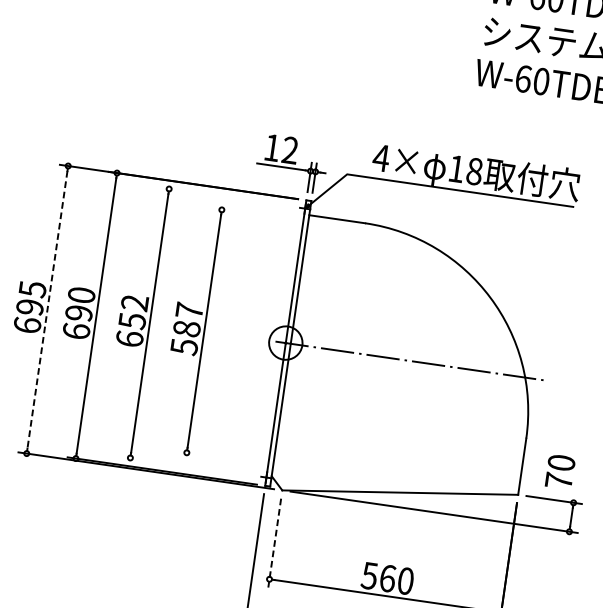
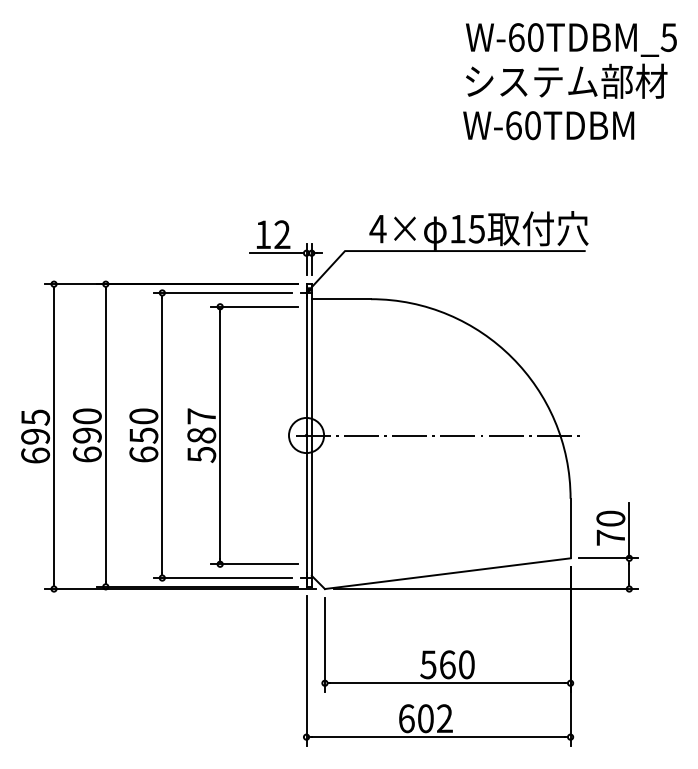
text: (474, 170) -> (476, 228), 18 -> 15
line: (225, 196) -> (222, 292), added
line: (254, 214) -> (254, 306), added
text: (134, 303) -> (143, 416), 652 -> 650
line: (47, 310) -> (54, 437), dashed -> solid
line: (219, 457) -> (254, 564), added
line: (187, 466) -> (222, 578), added
line: (577, 476) -> (629, 530), added
line: (274, 543) -> (324, 645), dashed -> solid

